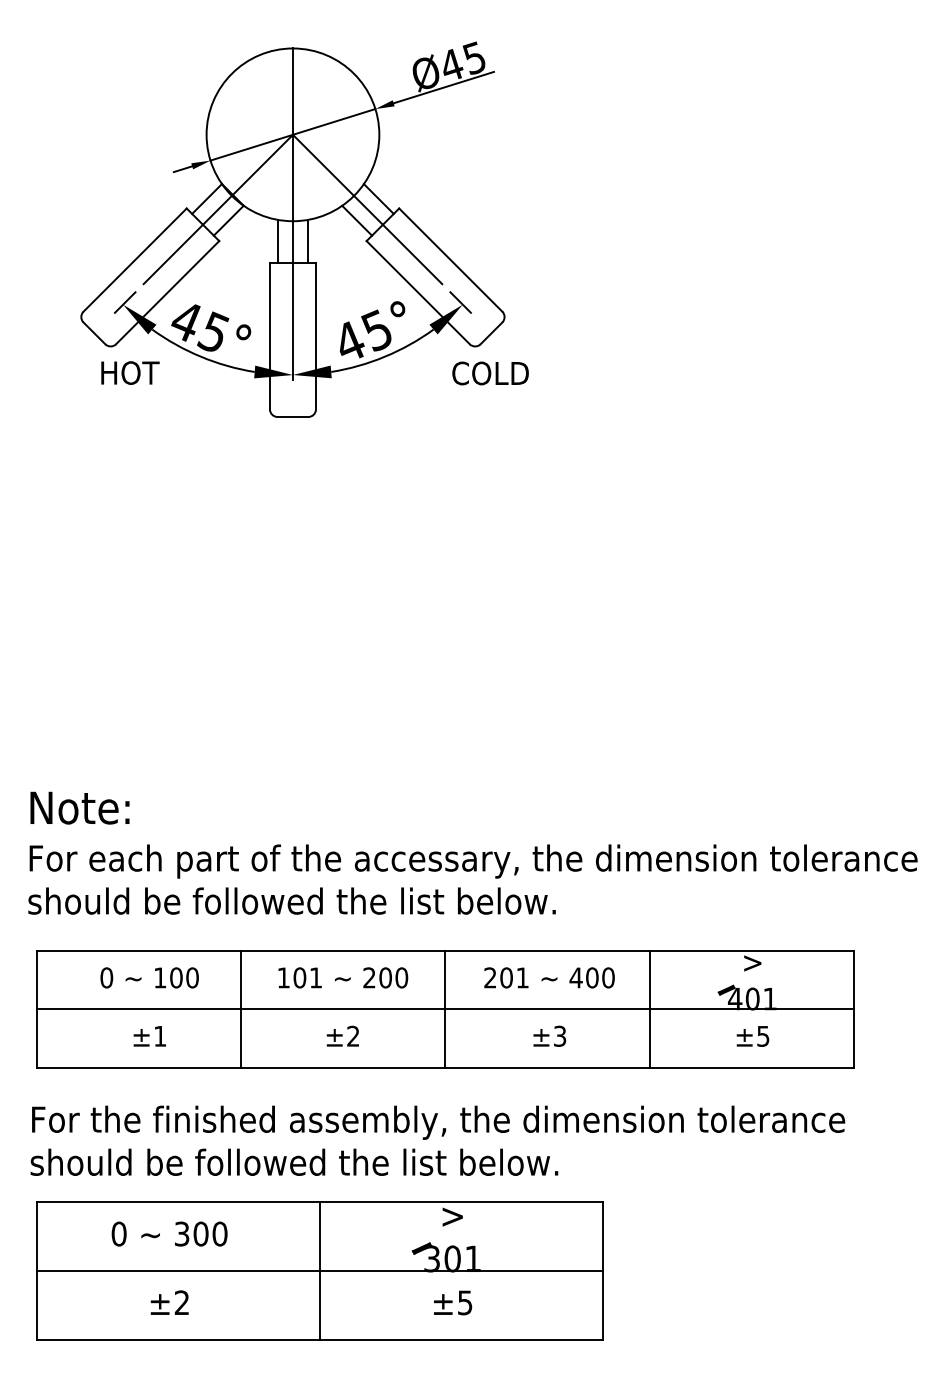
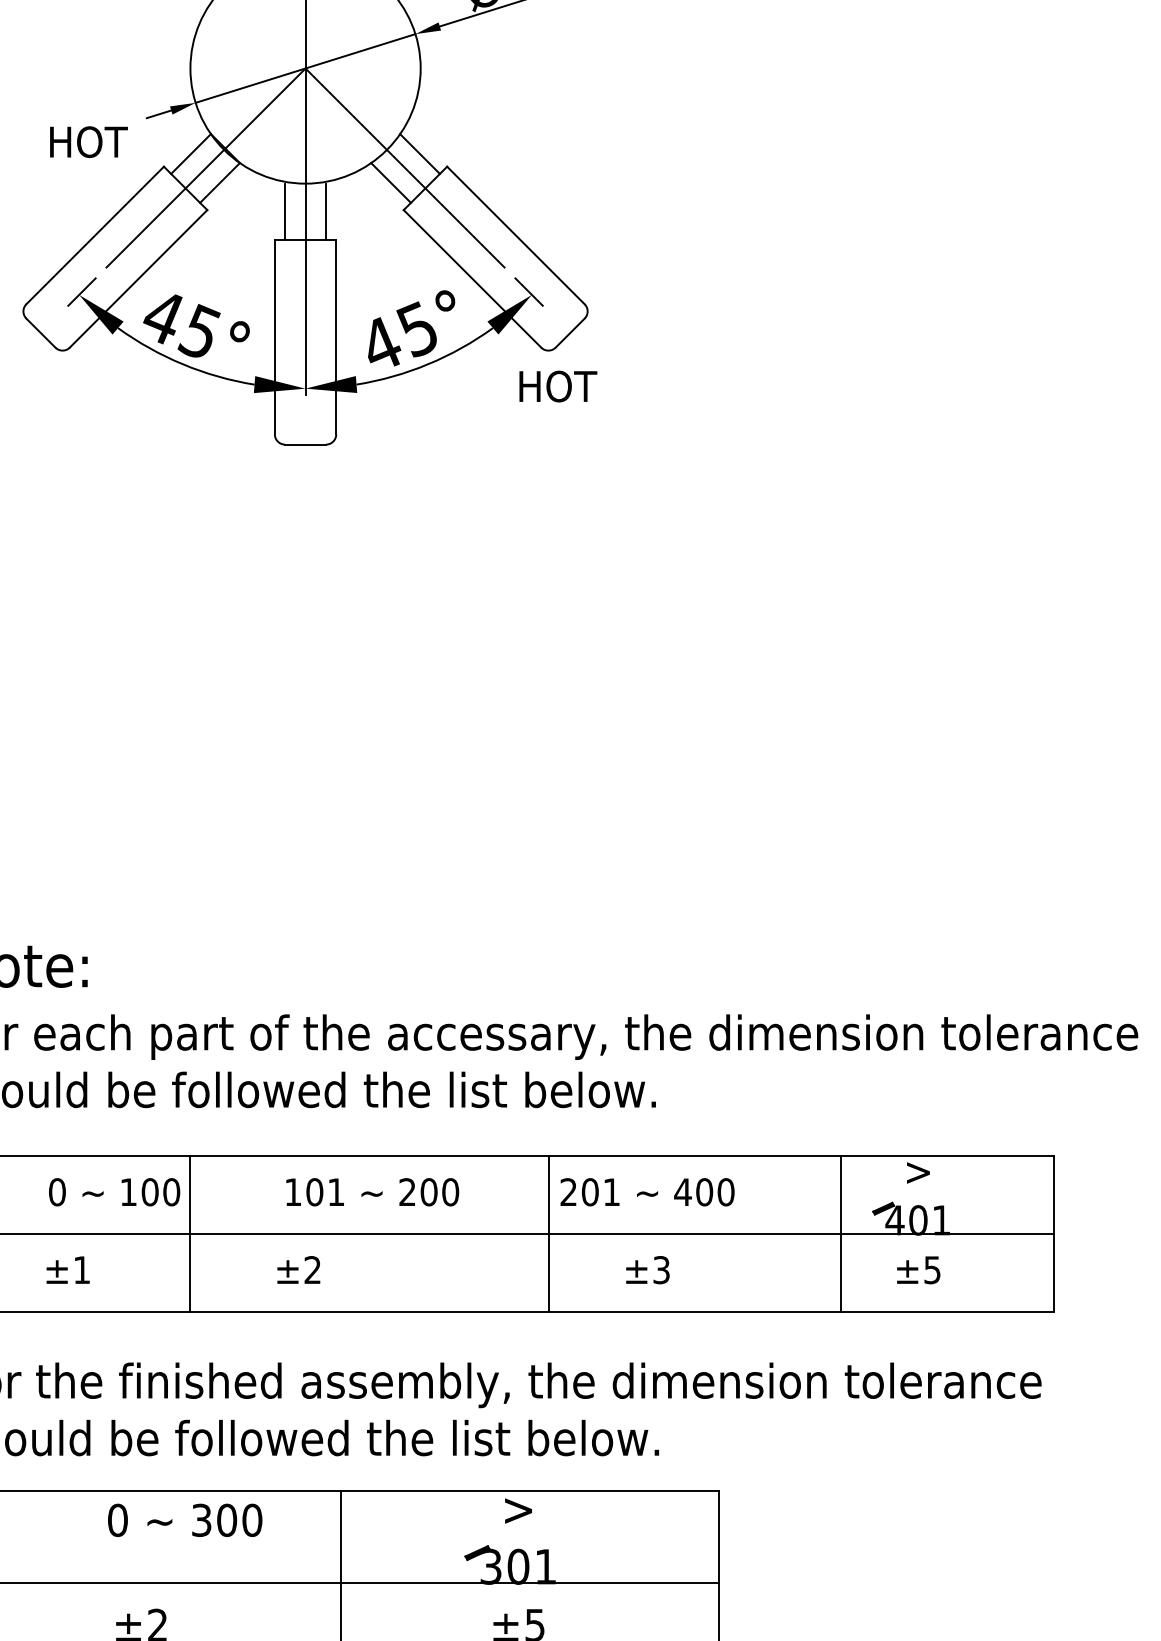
text: (130, 372) -> (89, 141), moved
text: (490, 373) -> (568, 386), COLD -> HOT
line: (241, 1008) -> (190, 1233), moved
line: (445, 1008) -> (548, 1233), moved
line: (649, 1008) -> (840, 1233), moved
text: (342, 1035) -> (298, 1269), moved
text: (149, 1036) -> (67, 1270), moved
text: (169, 1233) -> (184, 1519), moved

